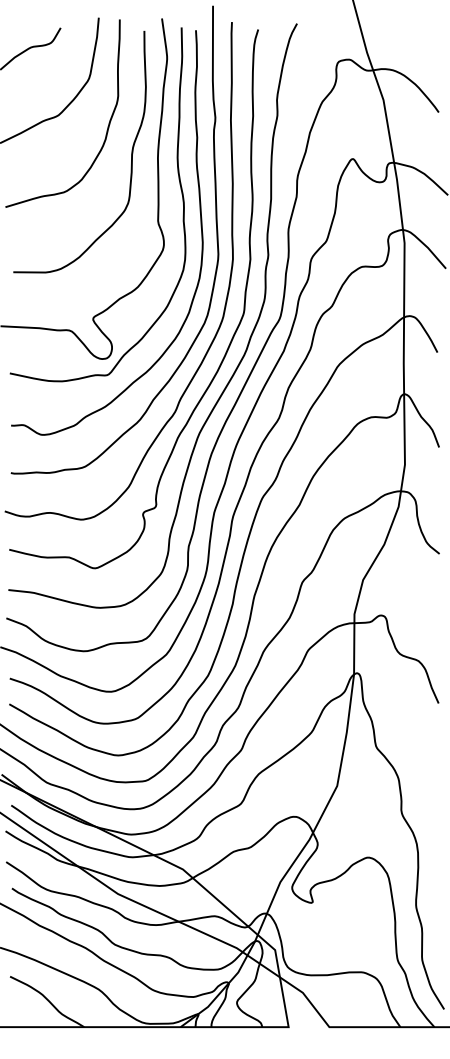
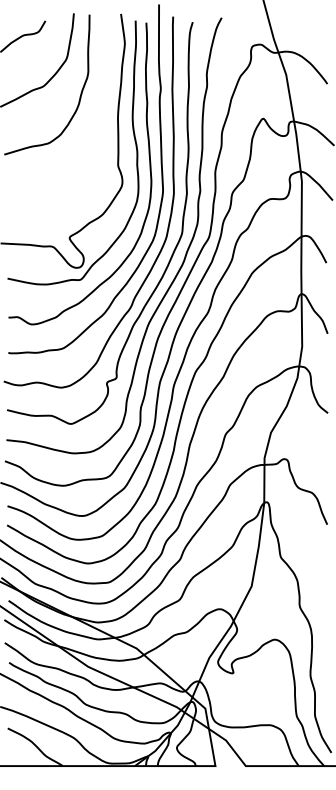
curve: (131, 151) -> (98, 113), removed

